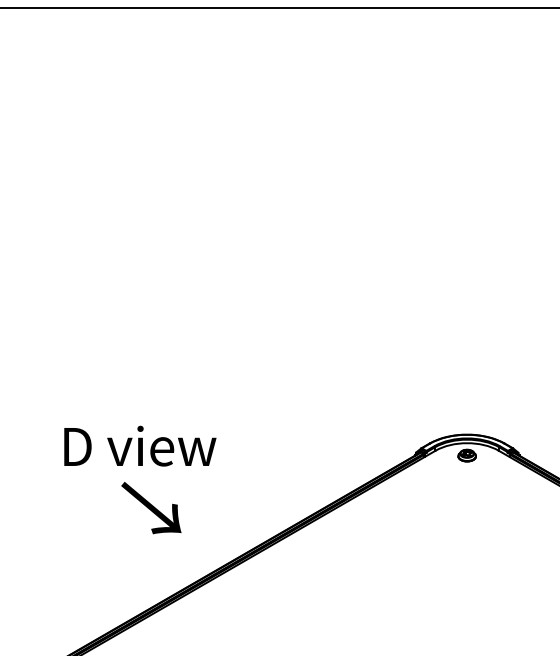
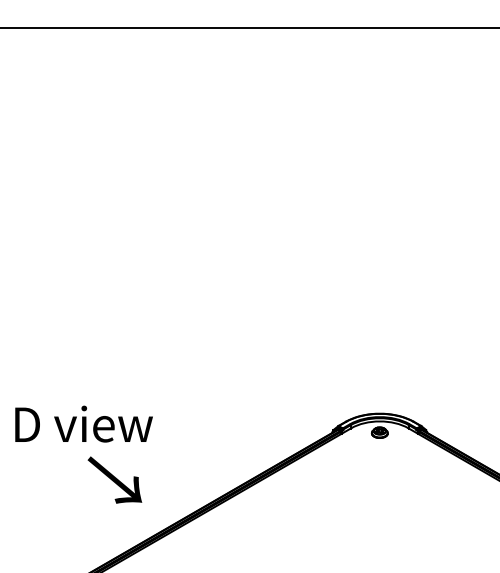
text: (151, 508) -> (115, 480), moved

